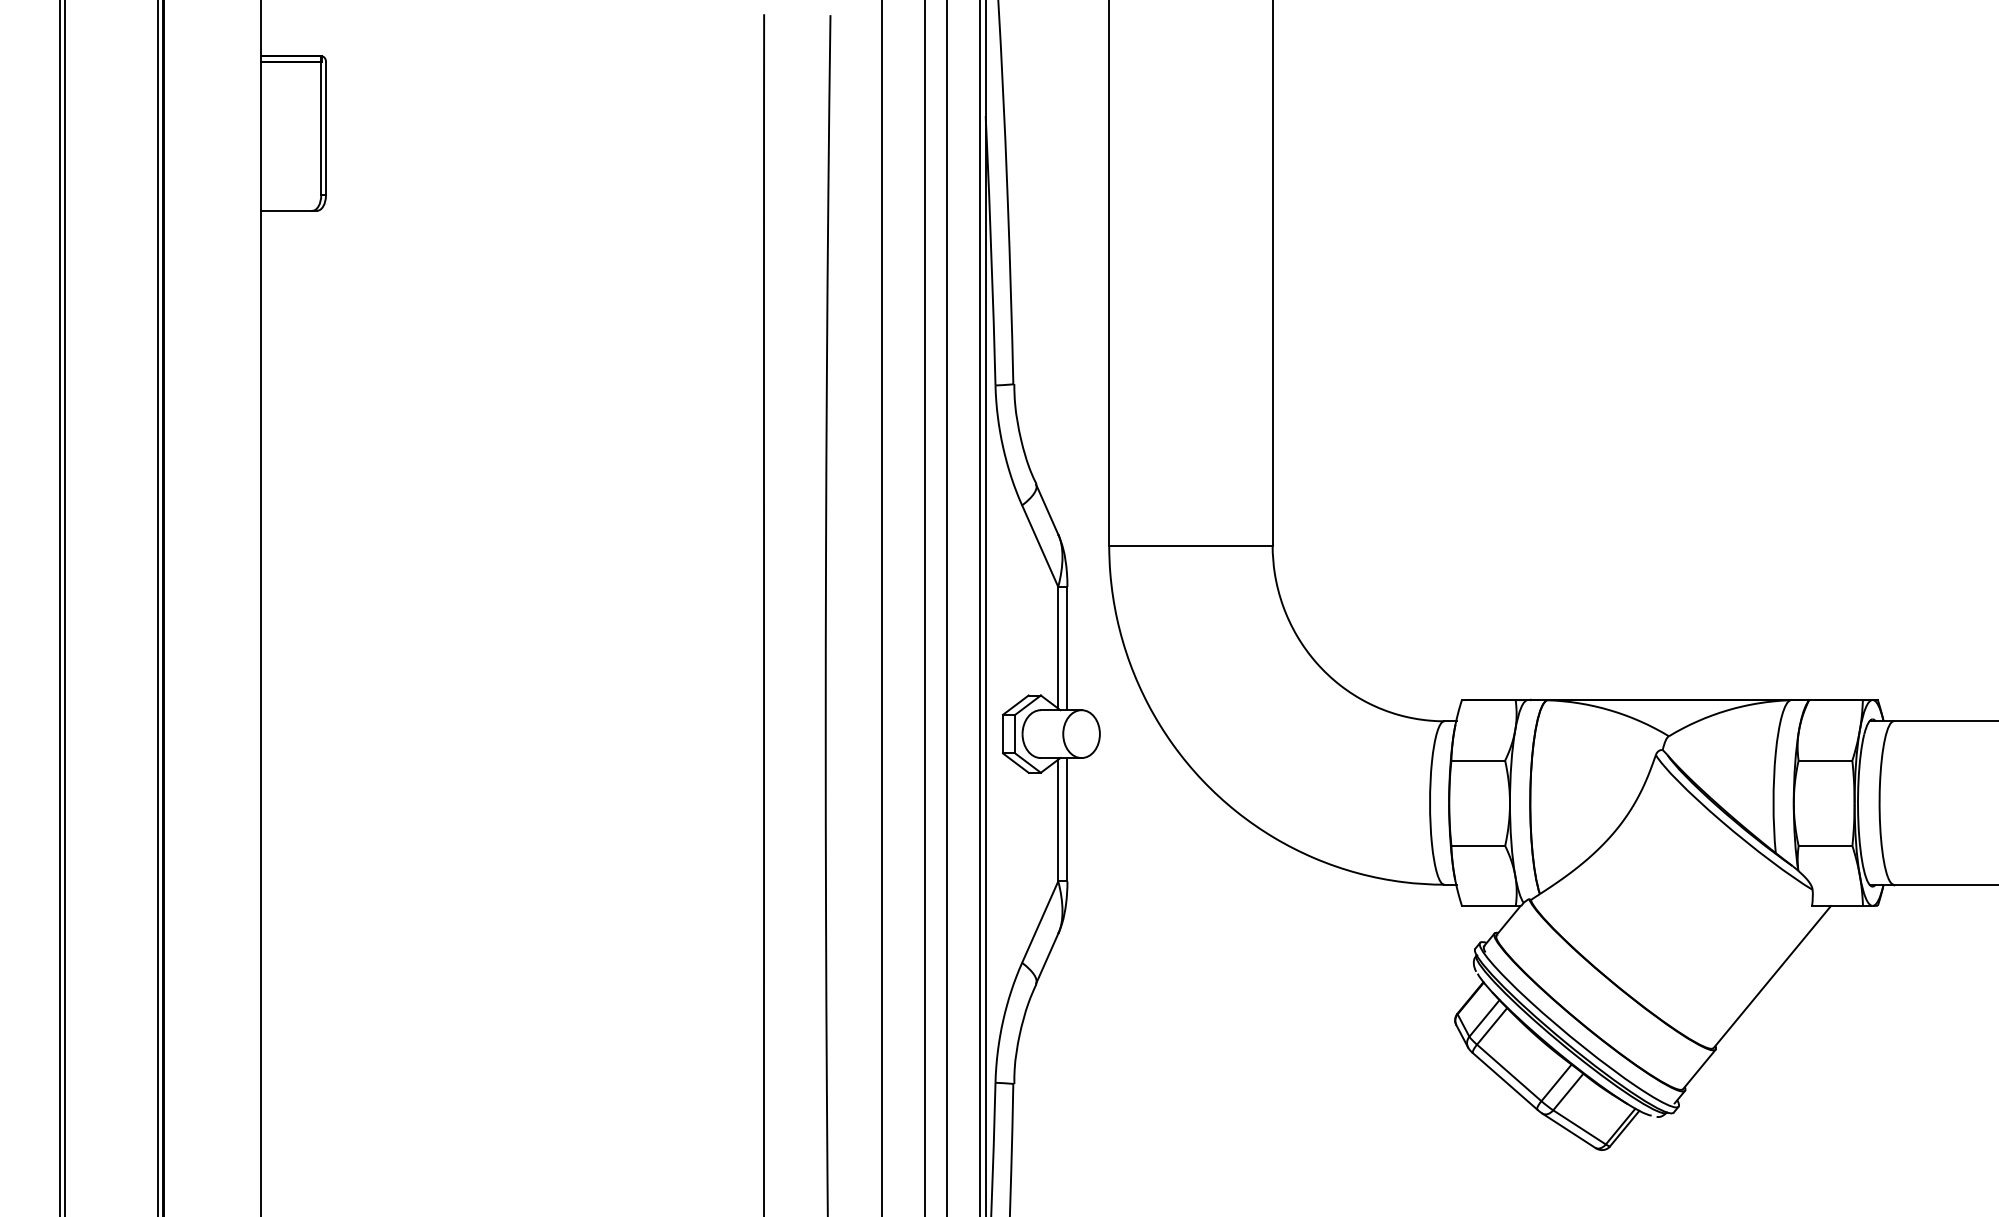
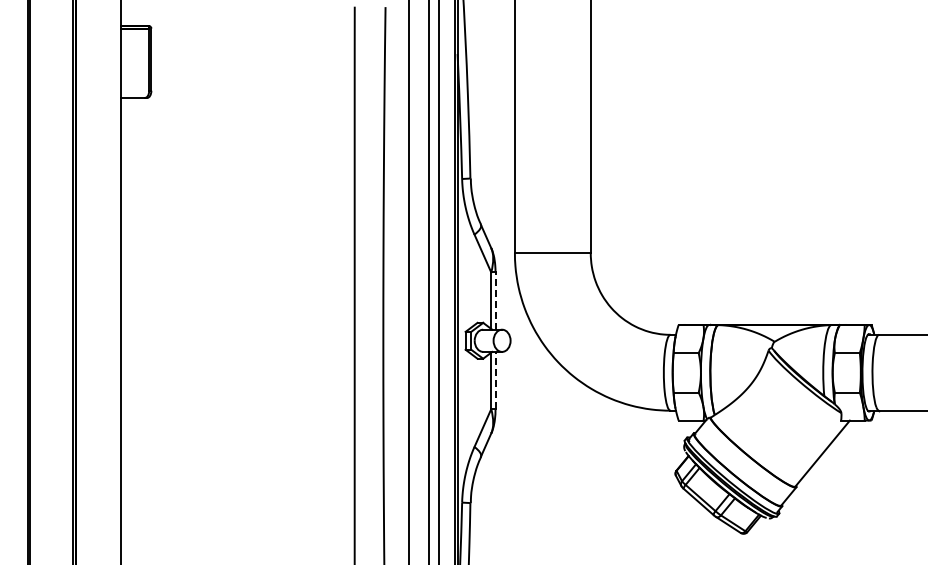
line: (1067, 649) -> (495, 301), solid -> dashed
line: (1067, 819) -> (495, 380), solid -> dashed

